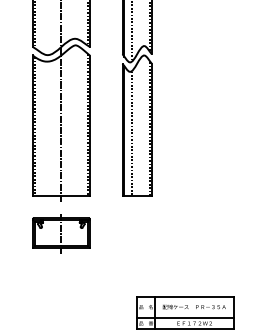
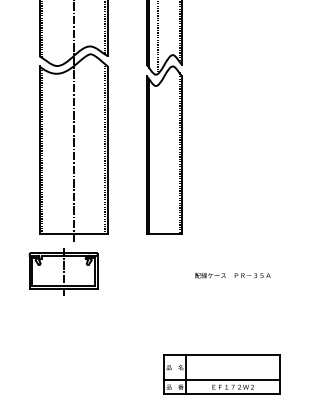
line: (132, 133) -> (158, 159), removed
part: (61, 233) -> (63, 271), moved
text: (194, 307) -> (232, 275), moved

